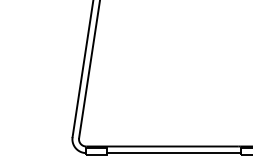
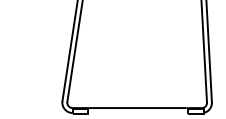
line: (174, 152) -> (138, 112), removed

